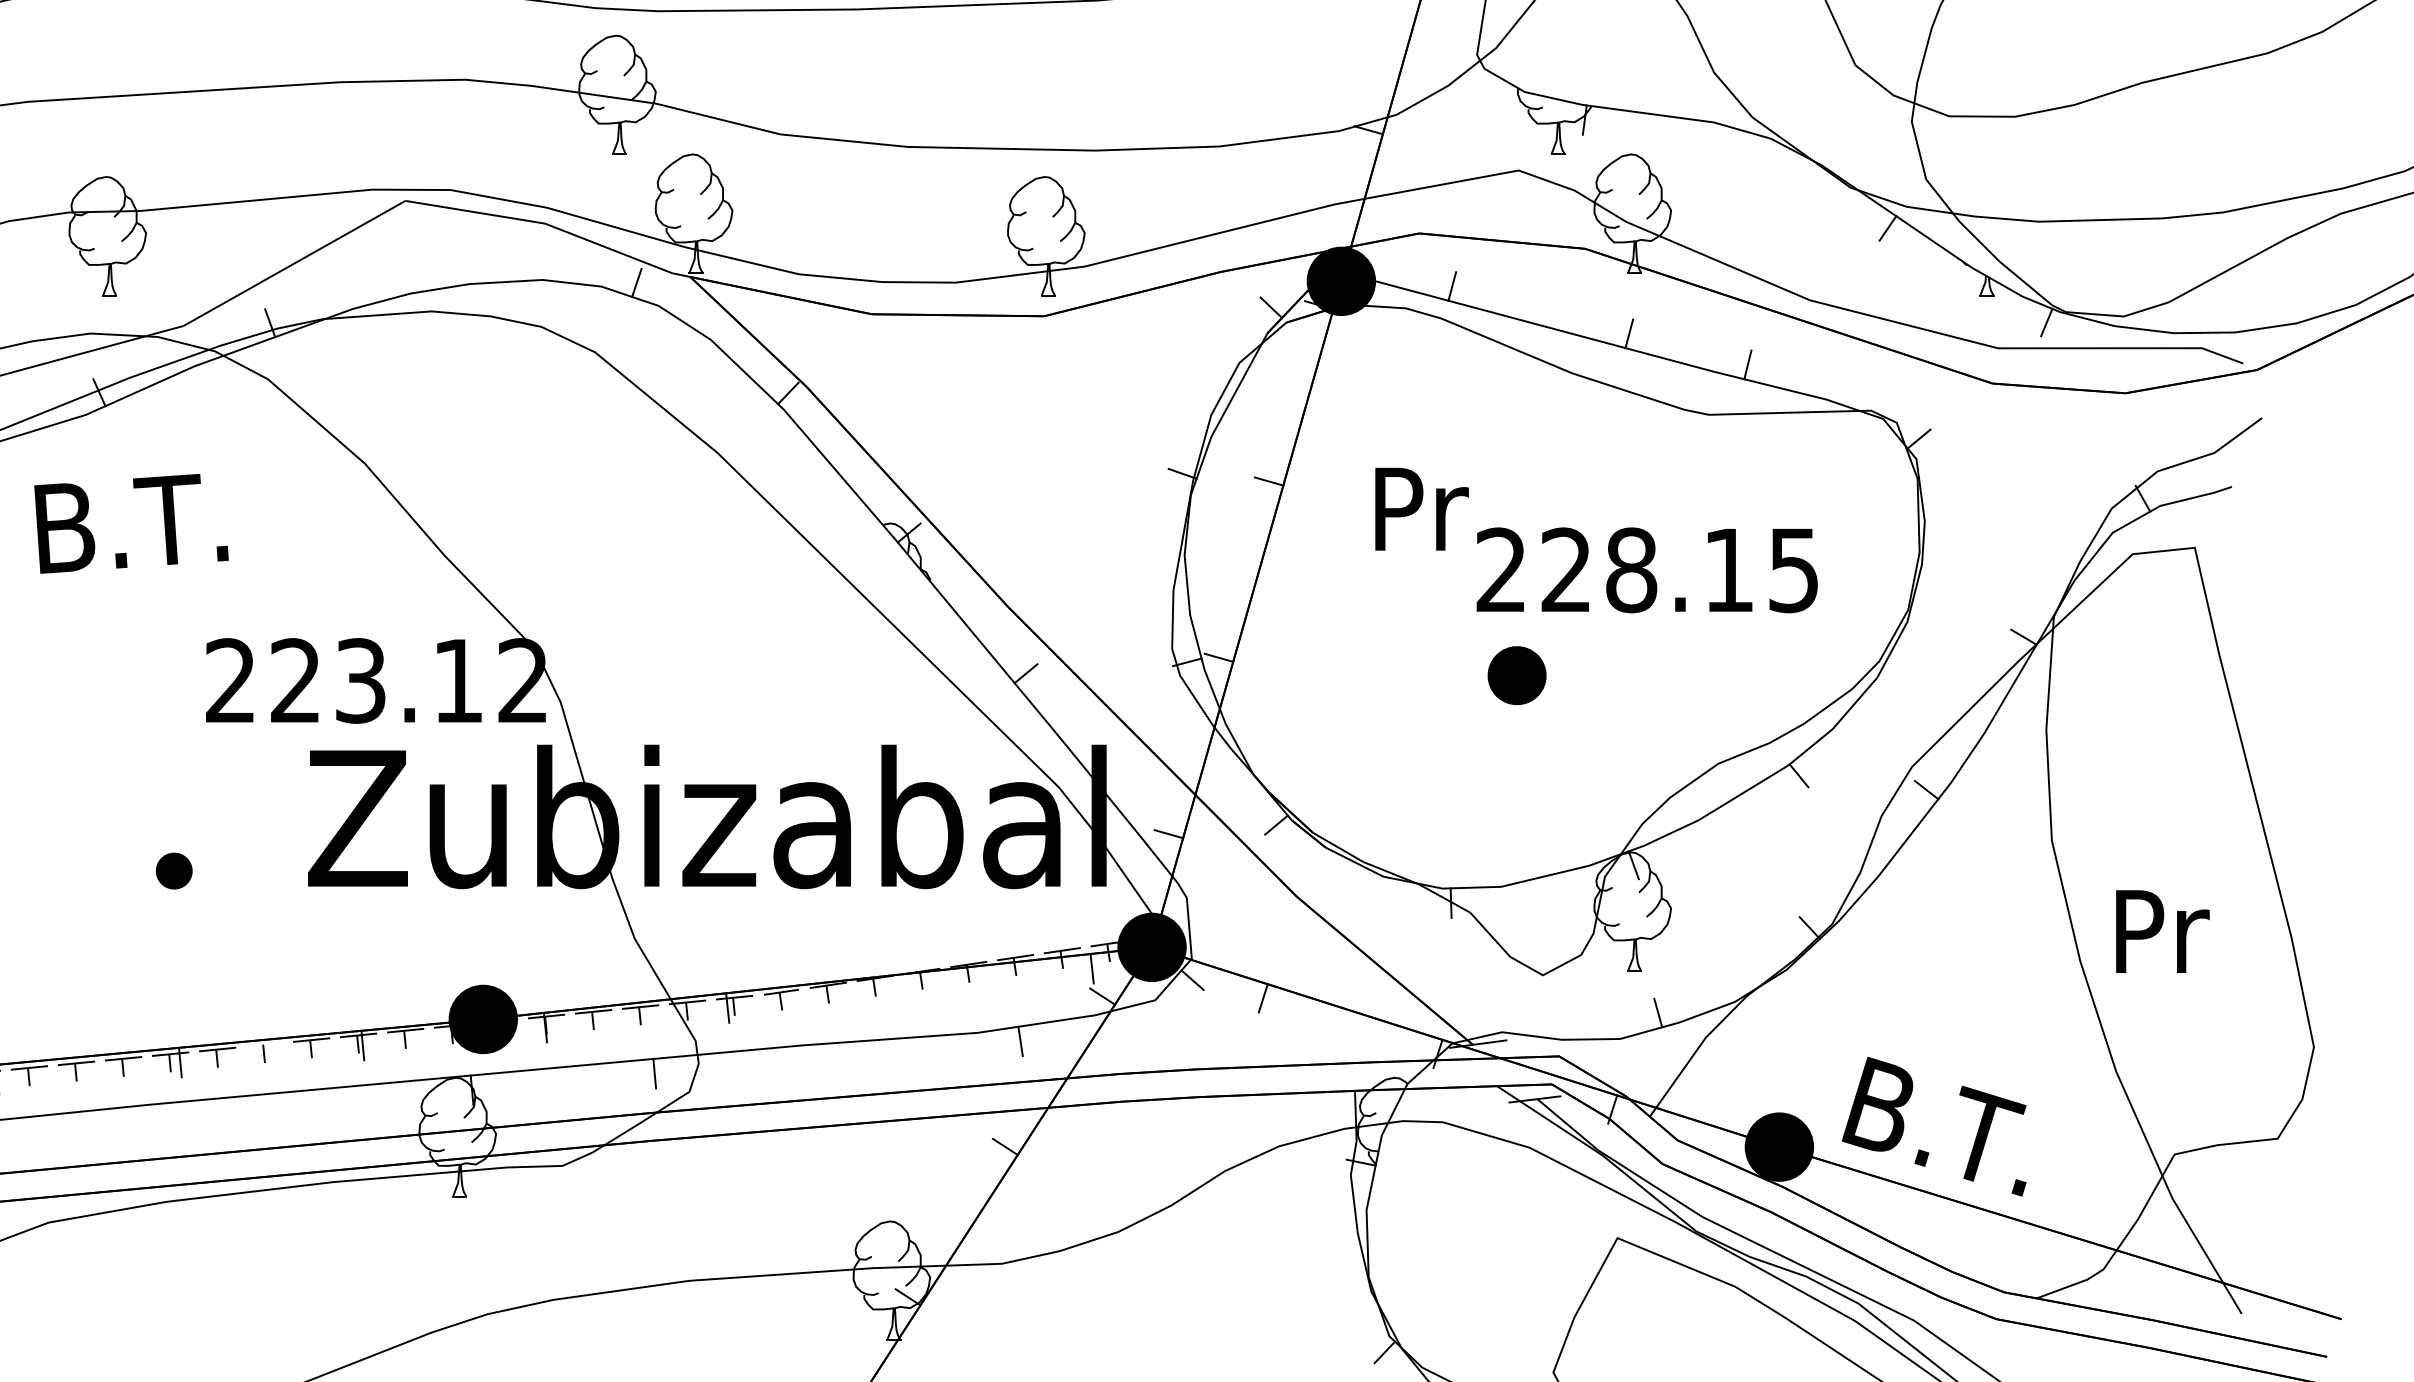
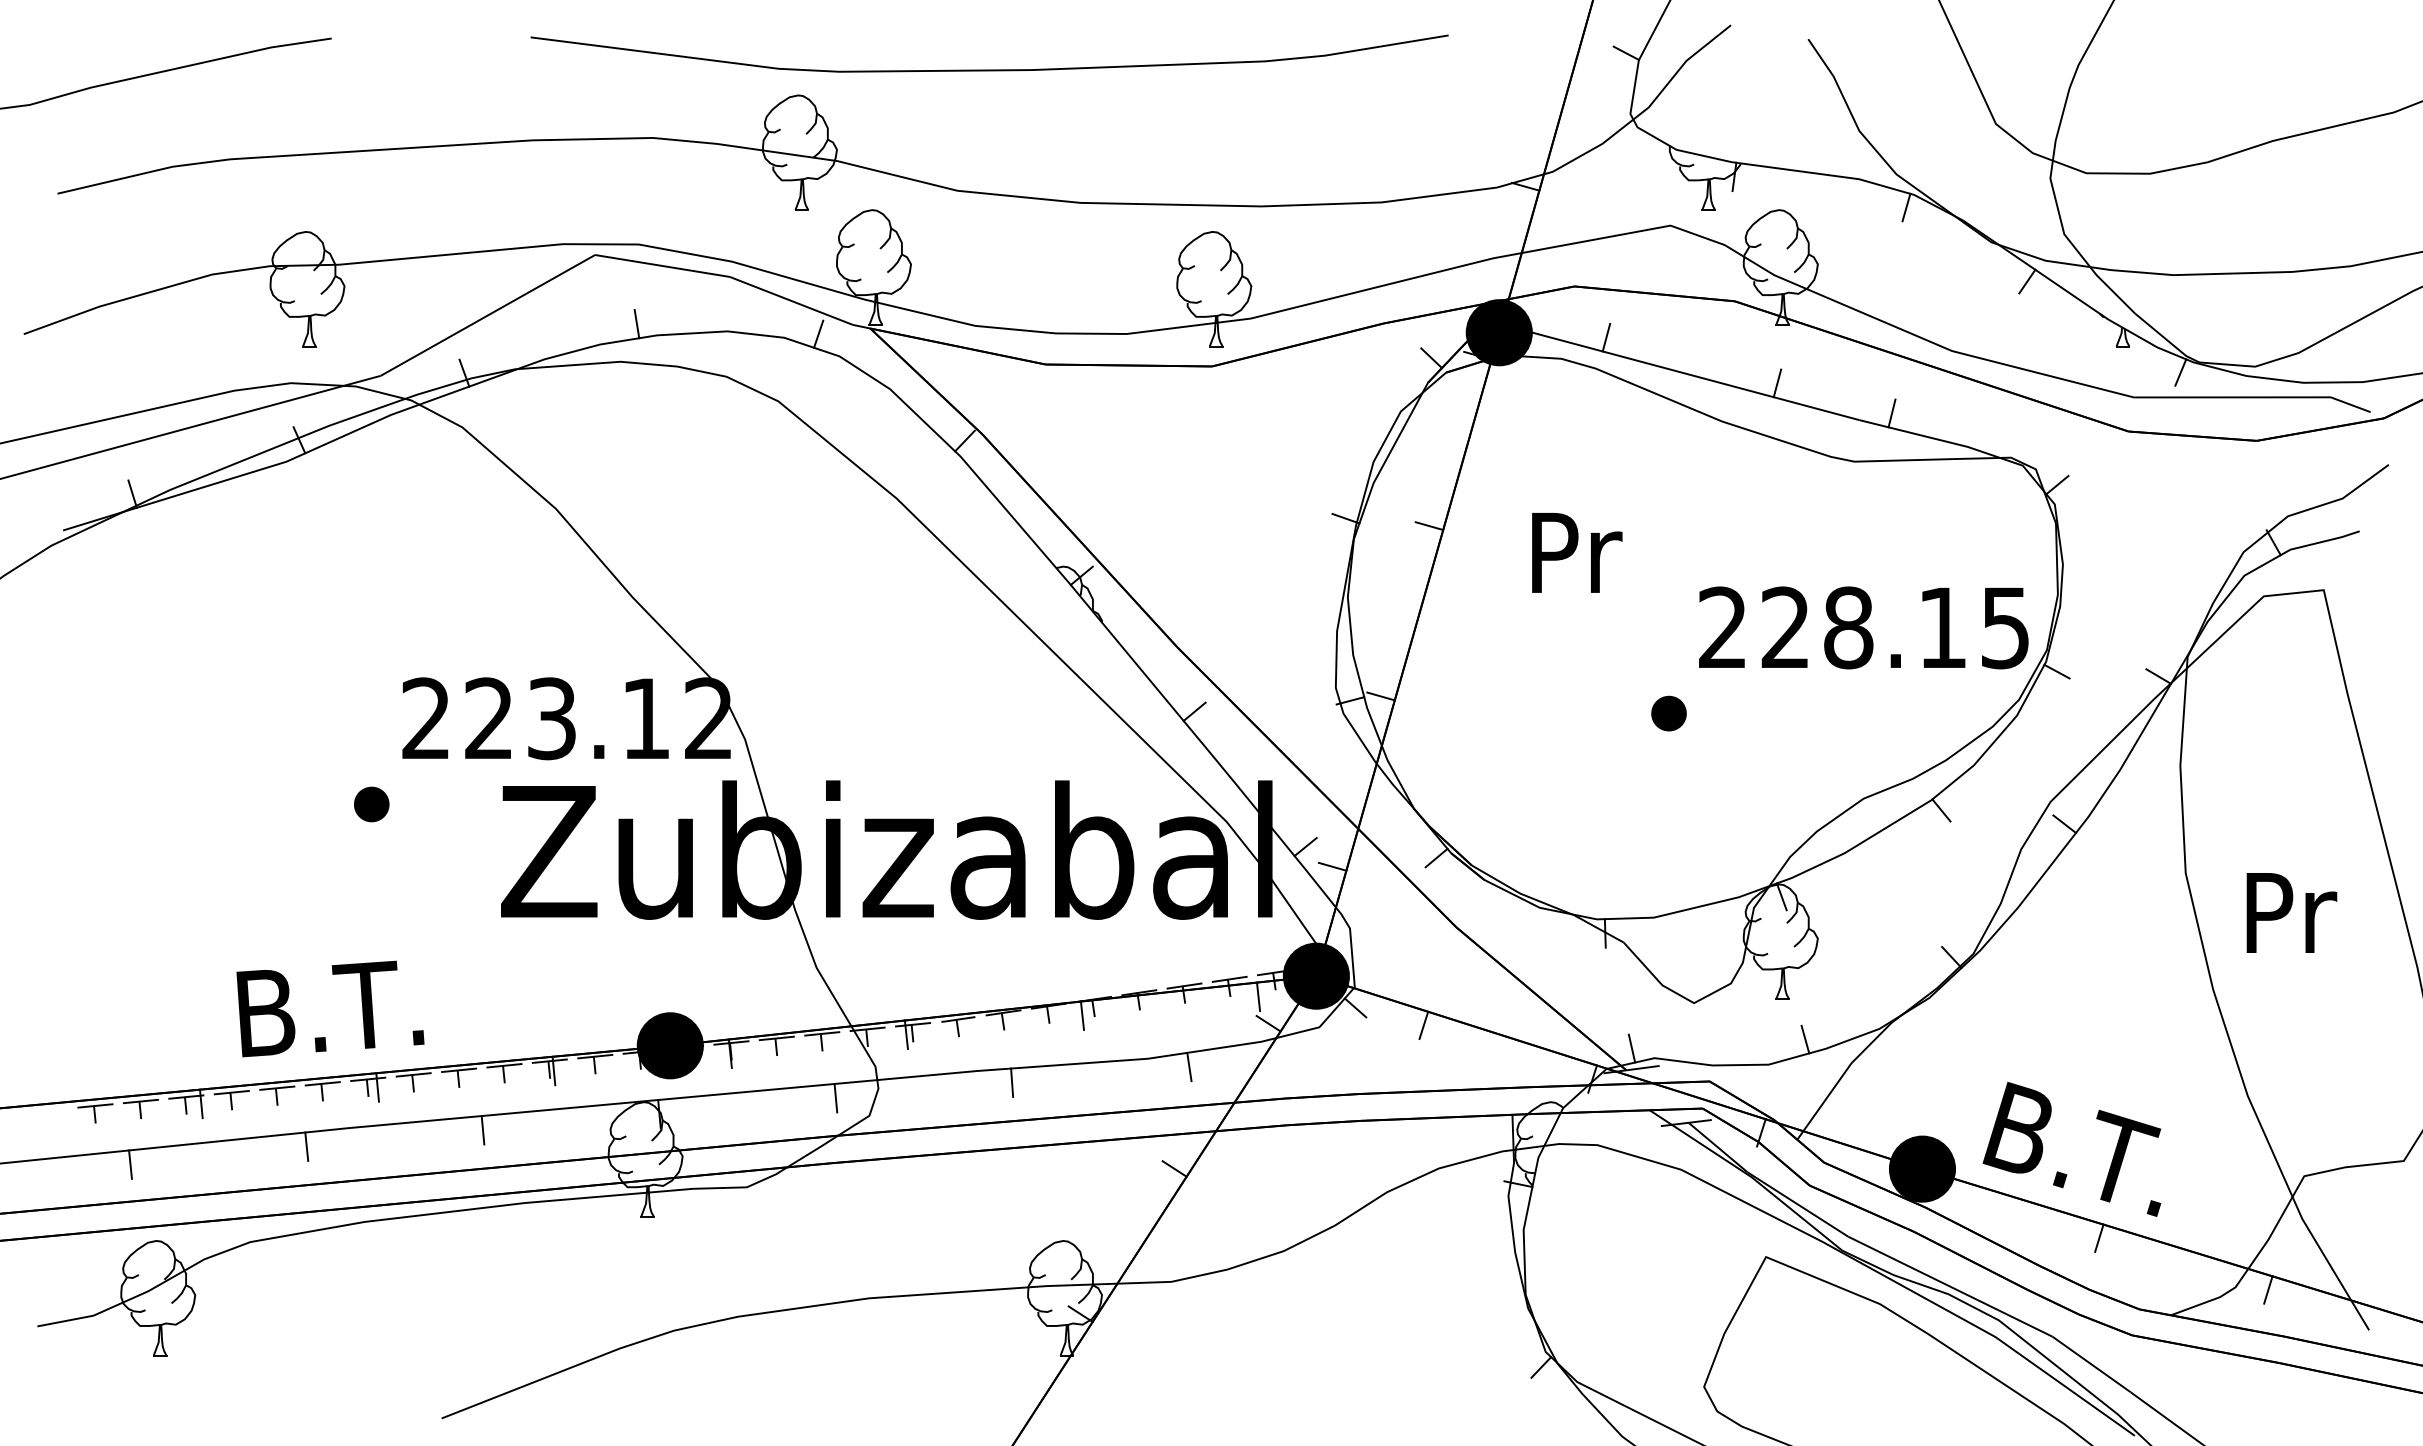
line: (1762, 151) -> (1906, 207), added
line: (448, 272) -> (636, 324), added
text: (131, 523) -> (330, 1008), moved
text: (1646, 569) -> (1863, 627), moved
line: (1918, 632) -> (2056, 671), added
part: (1516, 675) -> (1668, 713), size x0.62
line: (1140, 813) -> (1305, 846), added
part: (174, 871) -> (371, 804), moved
text: (2162, 931) -> (2291, 912), moved
line: (909, 988) -> (1082, 1015), added
line: (1478, 1022) -> (1631, 1048), added
line: (265, 1045) -> (459, 1070), added
line: (837, 1057) -> (1012, 1082), added
line: (288, 1107) -> (482, 1130), added
line: (106, 1123) -> (306, 1146), added
line: (1962, 1217) -> (2099, 1237), added
line: (2137, 1271) -> (2268, 1289), added

